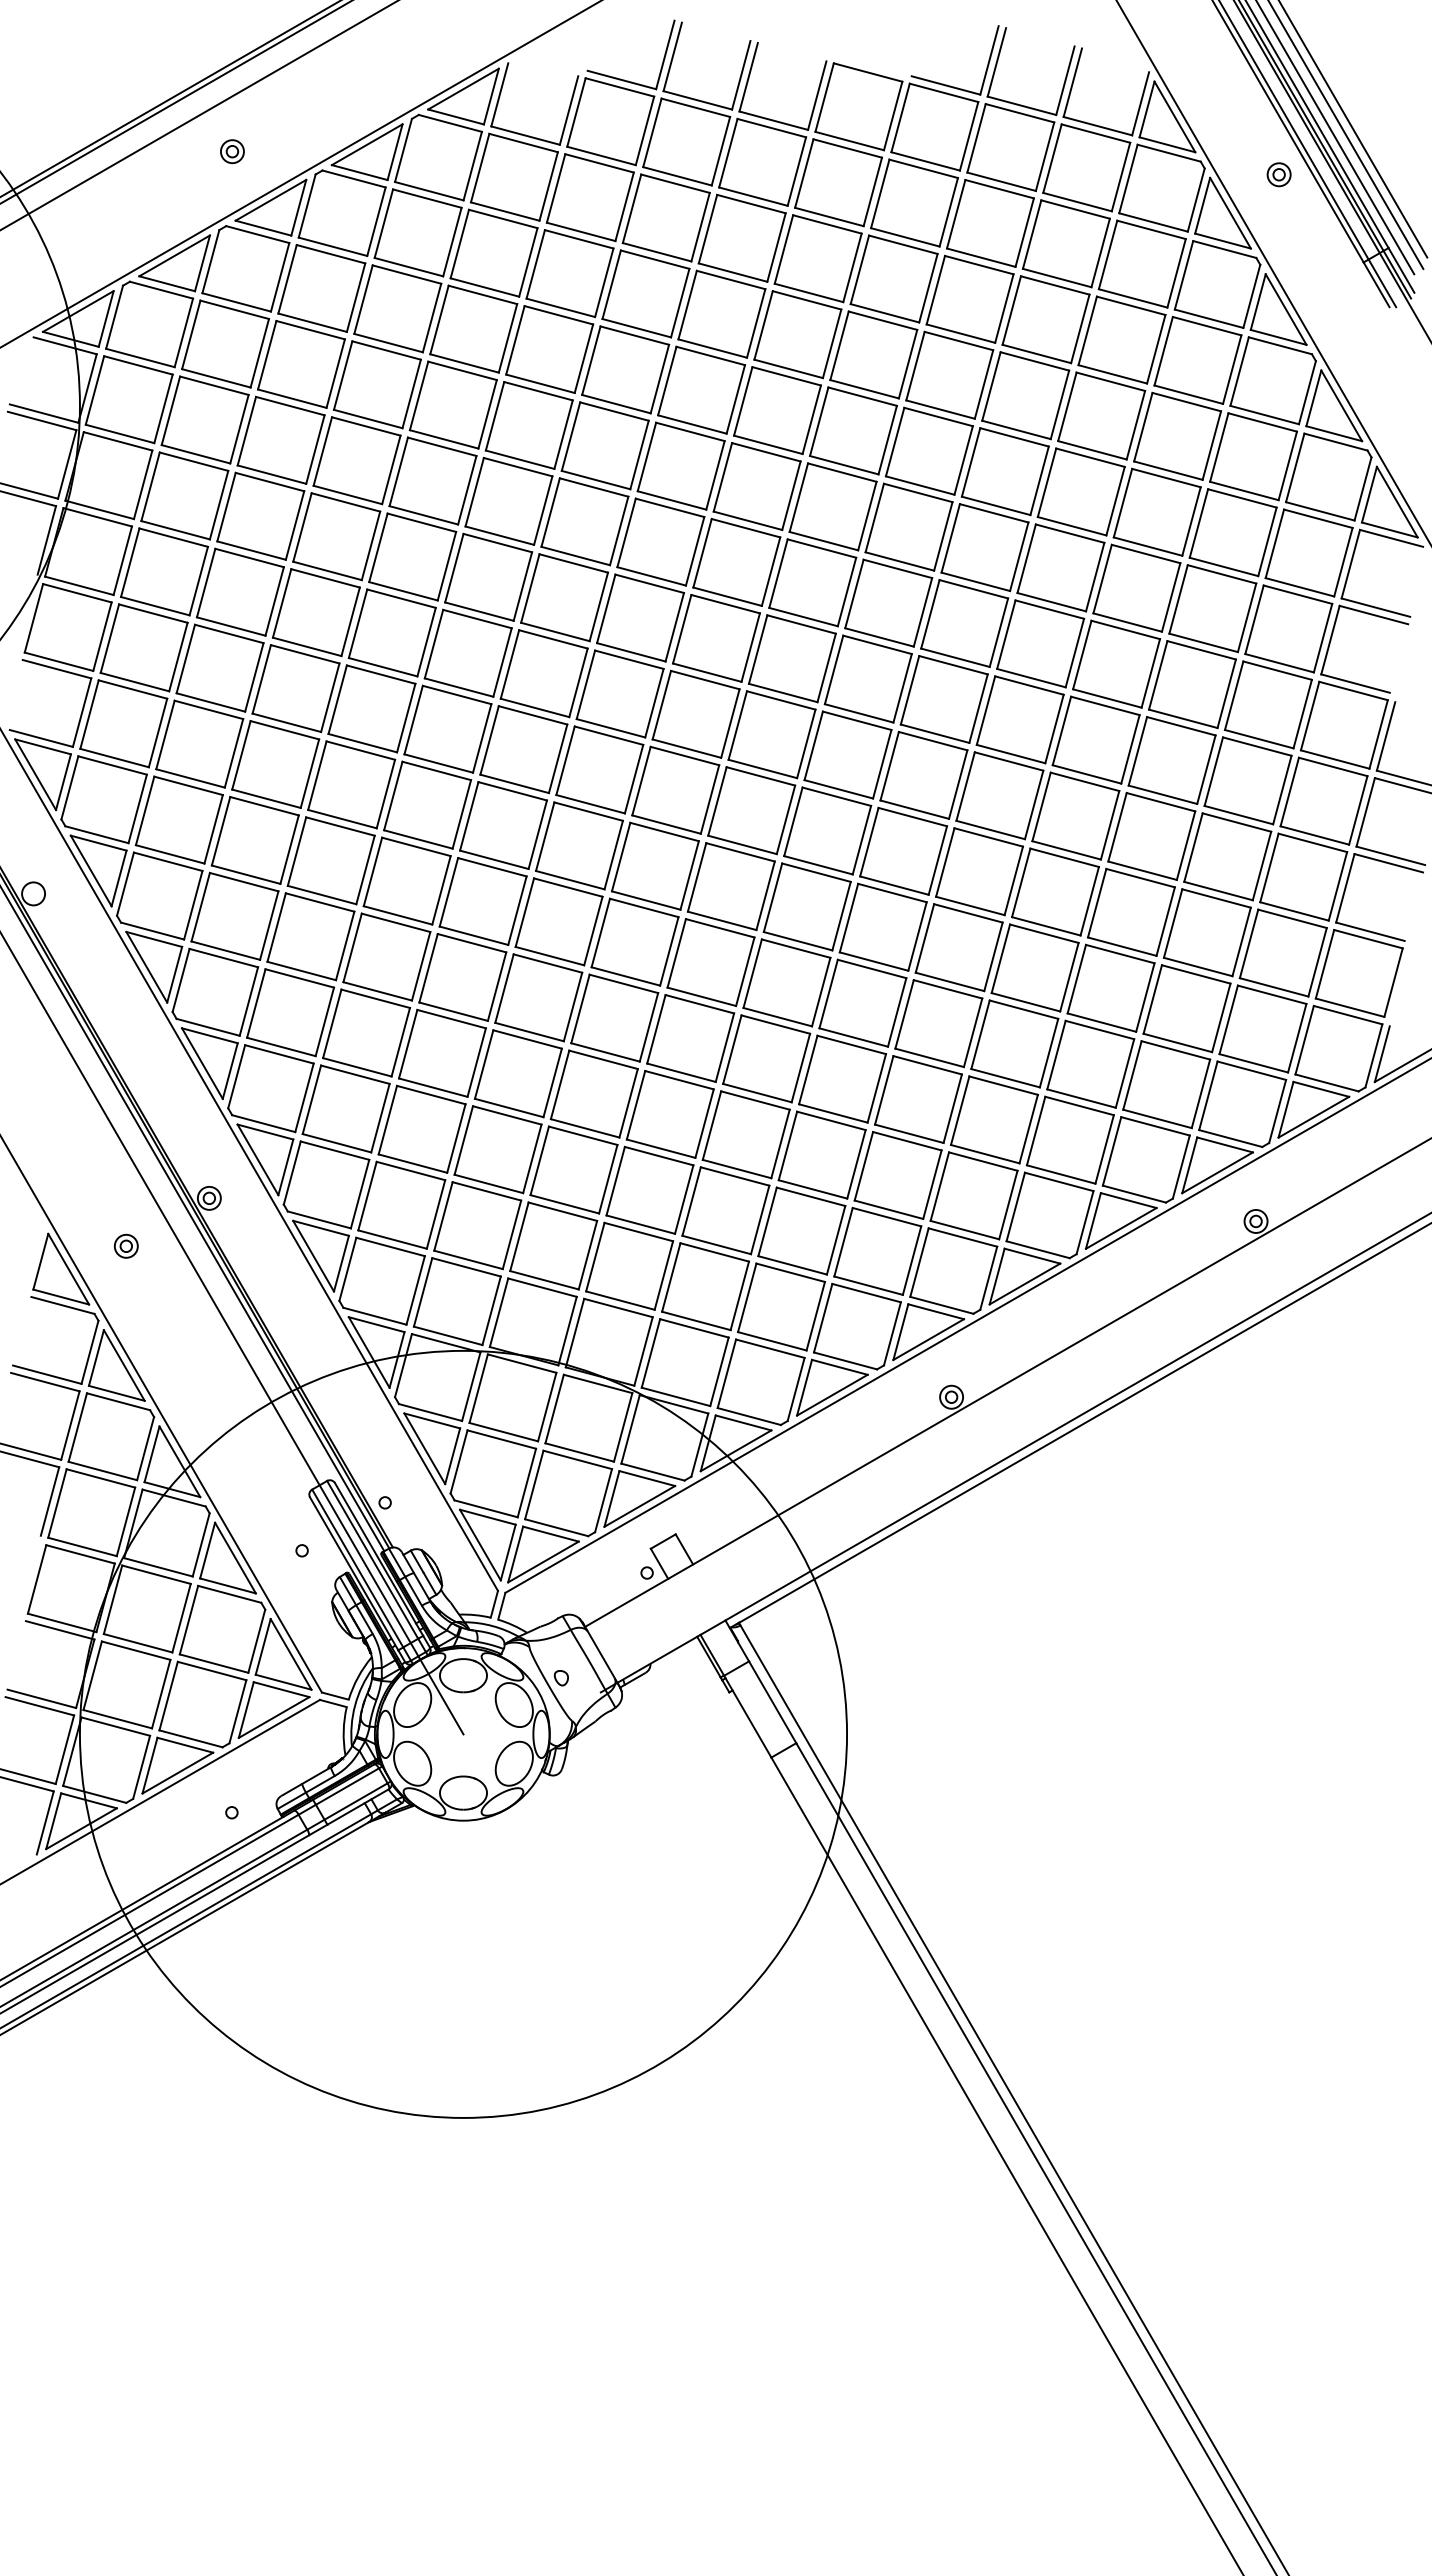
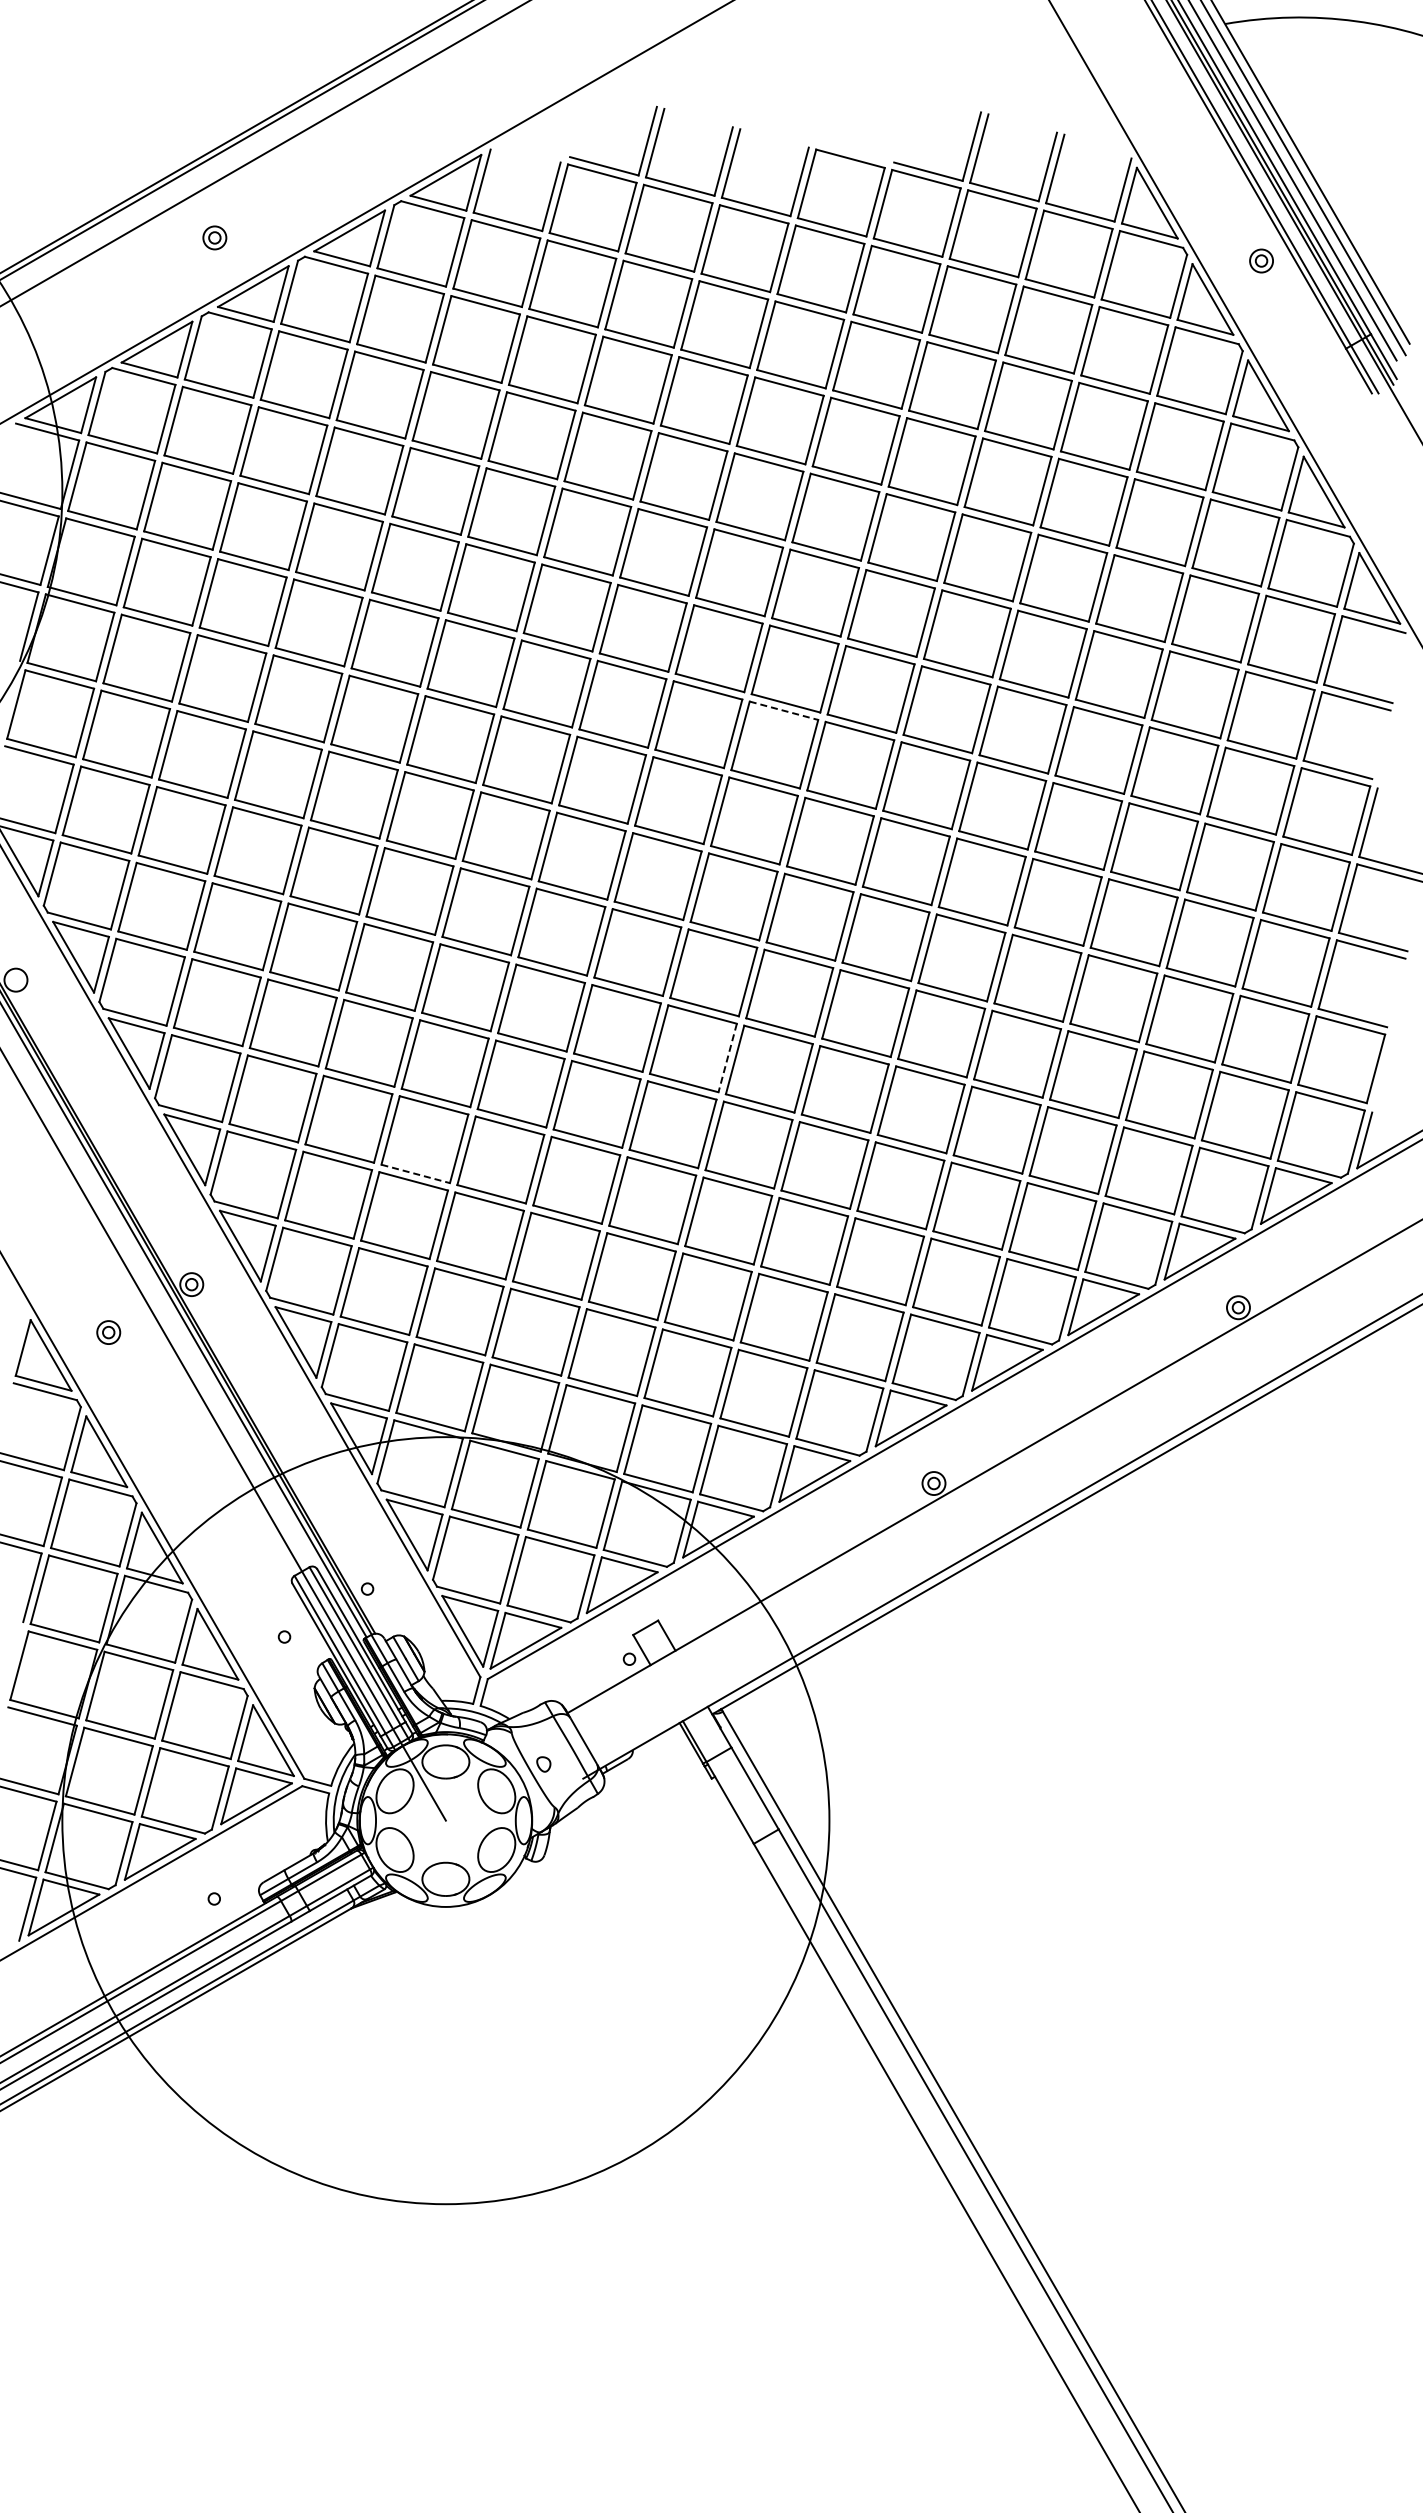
line: (802, 624) -> (784, 710), solid -> dashed
line: (745, 972) -> (727, 1058), solid -> dashed
line: (433, 1087) -> (415, 1173), solid -> dashed

